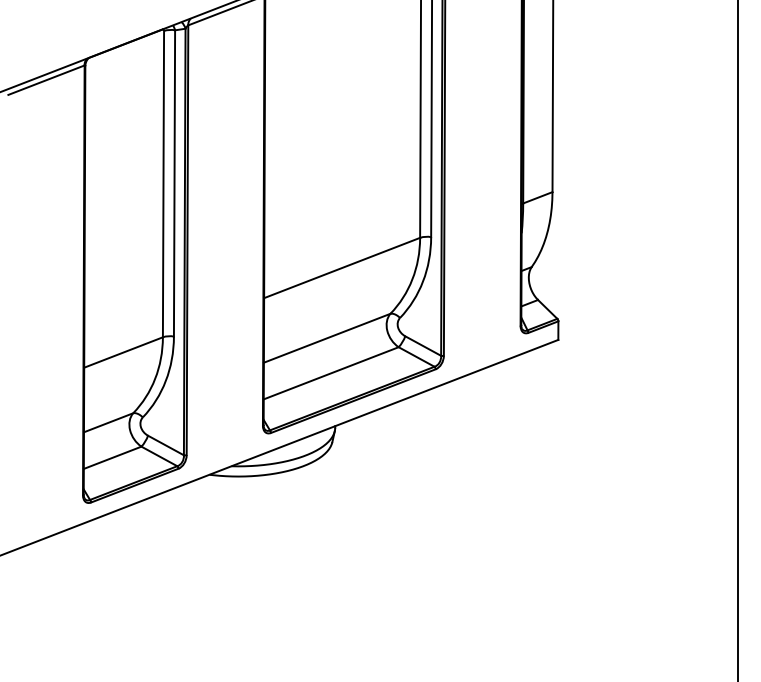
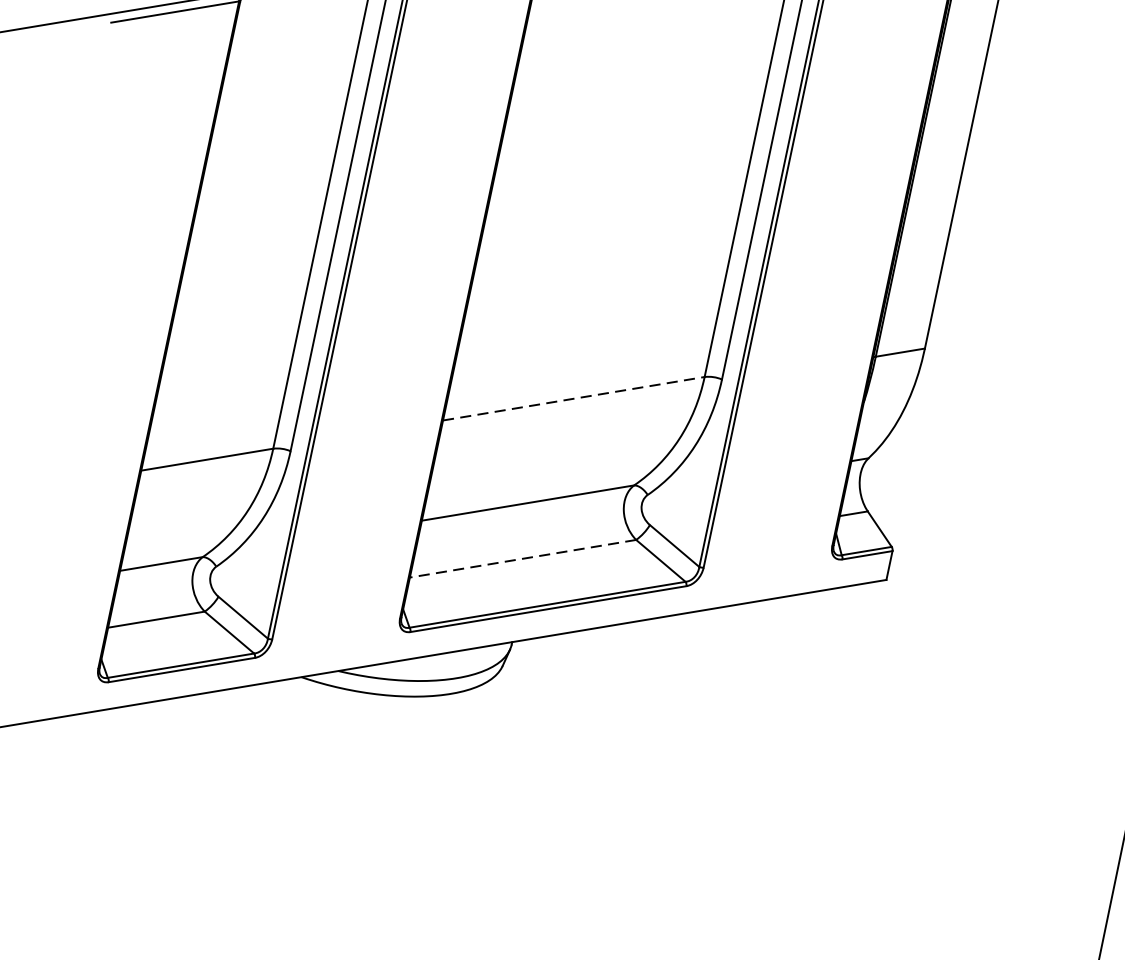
line: (342, 268) -> (574, 399), solid -> dashed
line: (330, 373) -> (521, 558), solid -> dashed

